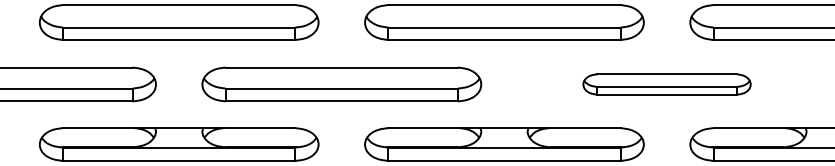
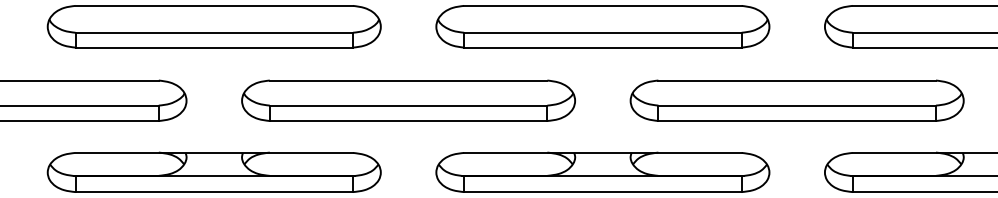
part: (666, 84) -> (796, 100), size x1.67

